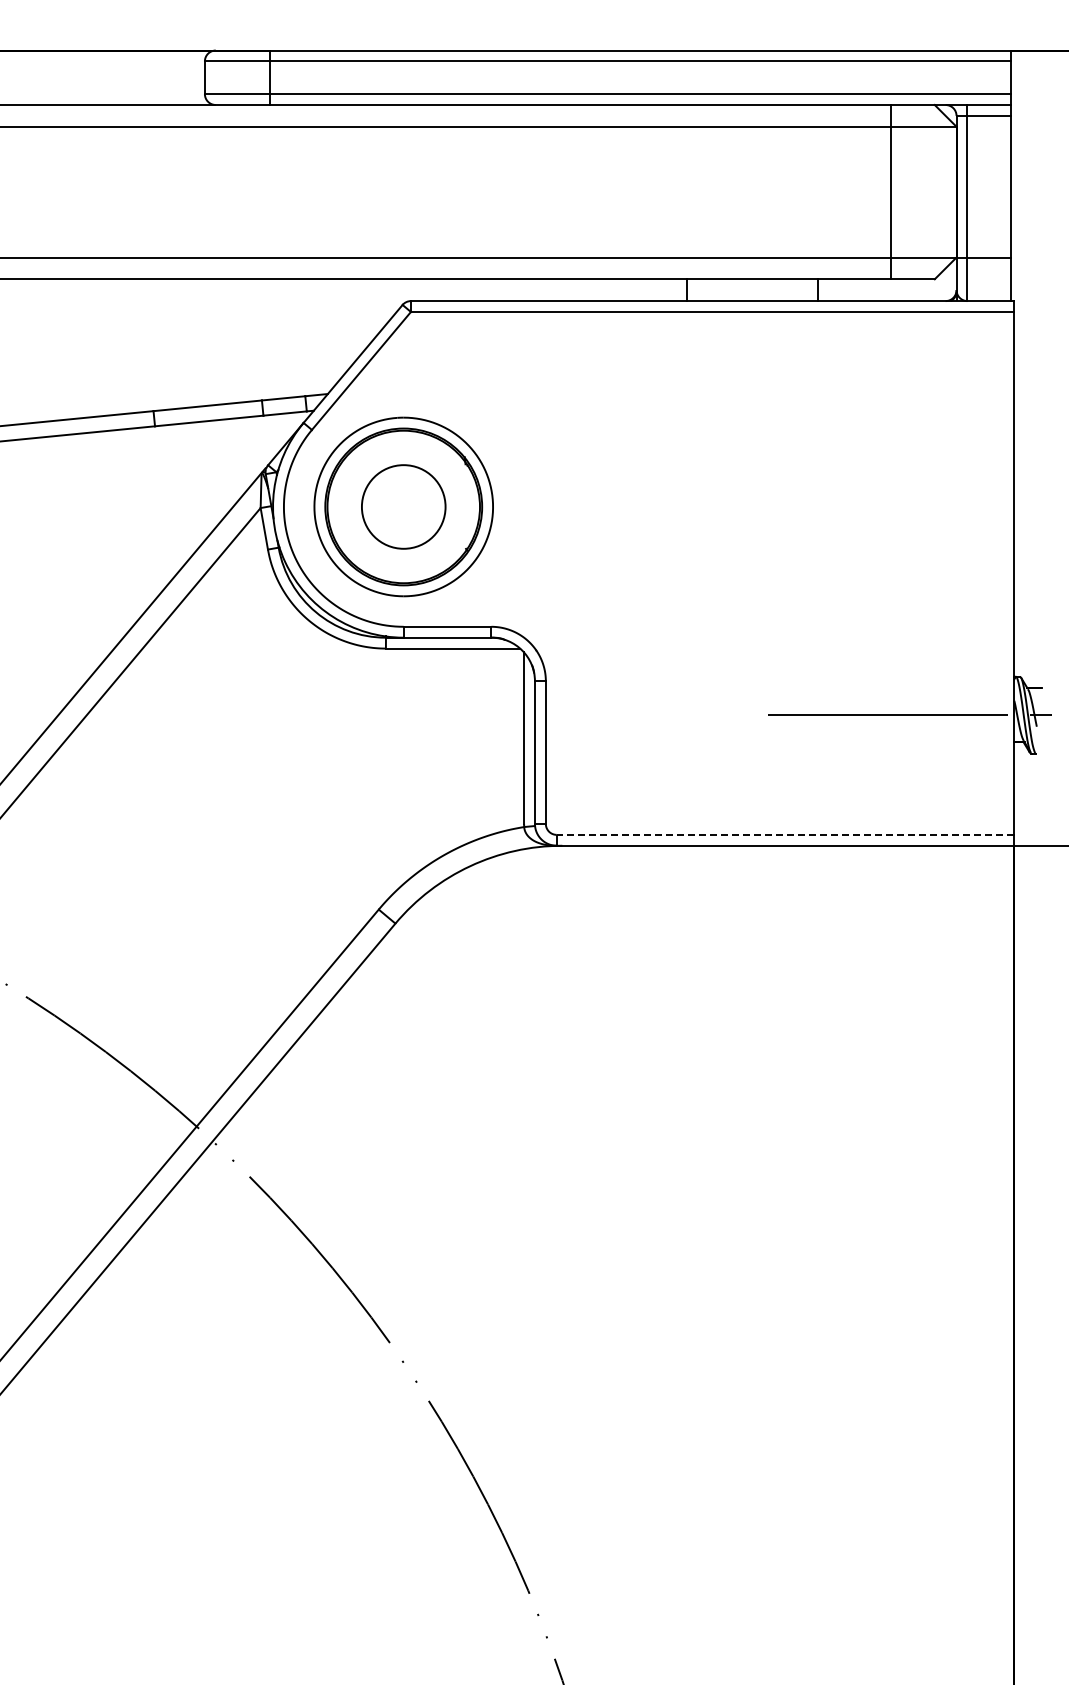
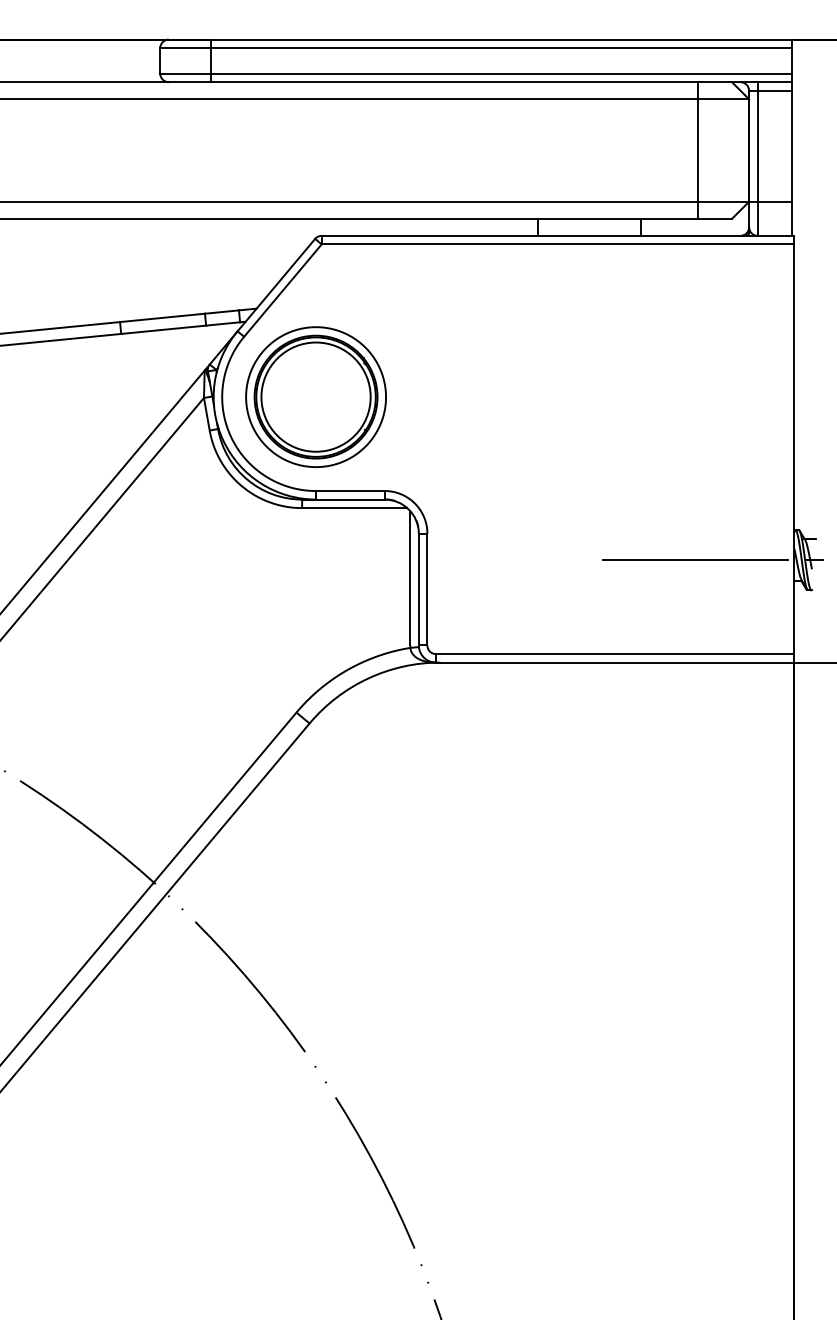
circle: (403, 506) -> (315, 396), size x1.67
line: (785, 834) -> (615, 653), dashed -> solid

